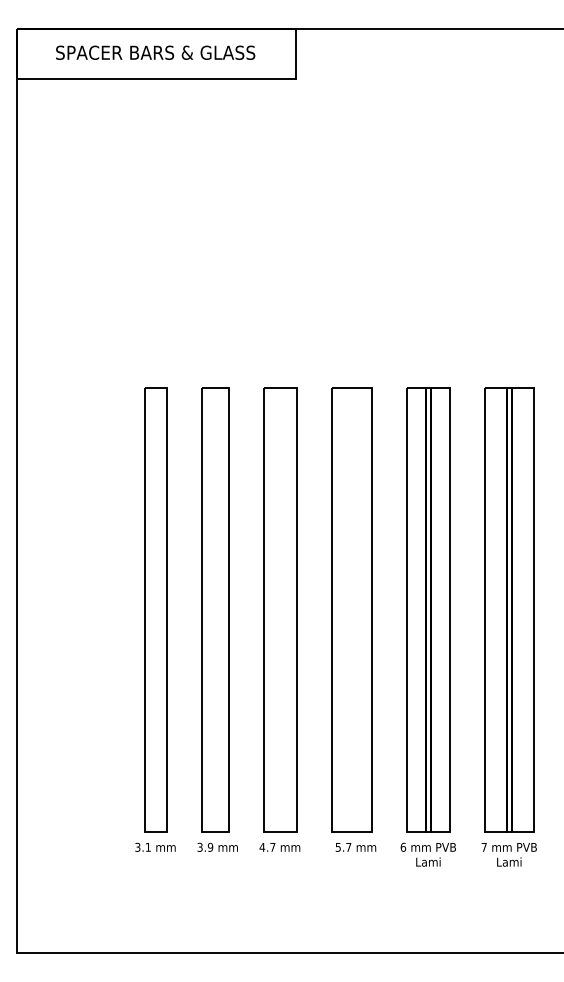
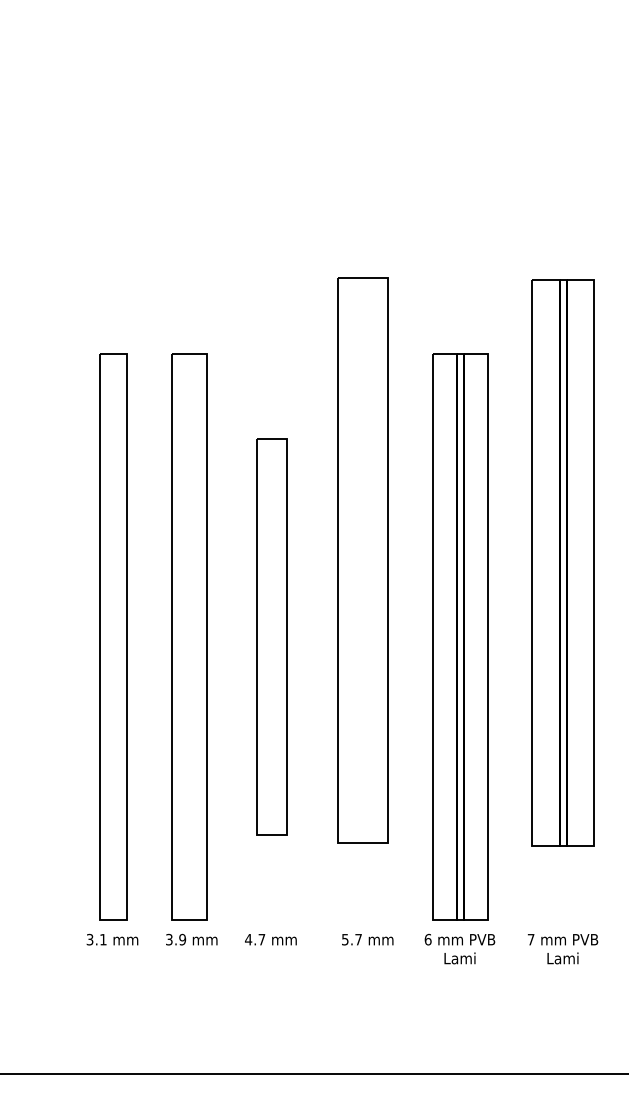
part: (280, 609) -> (271, 636), size x0.7
part: (351, 609) -> (362, 560), moved
part: (509, 609) -> (563, 562), moved

